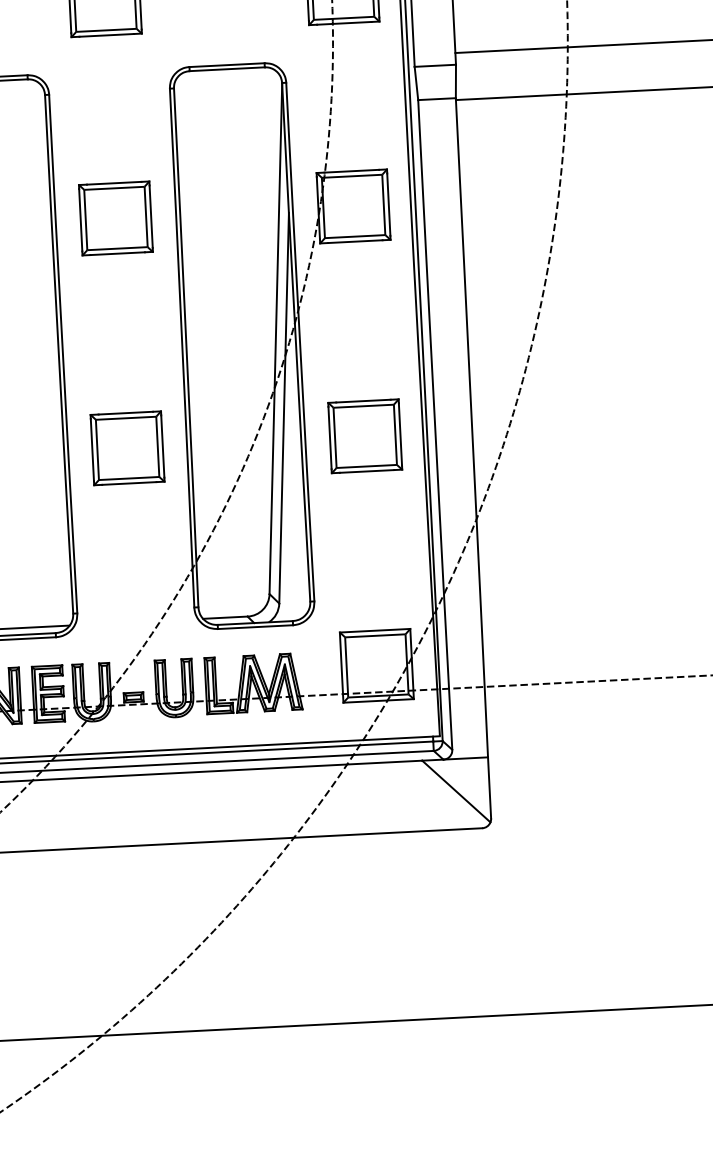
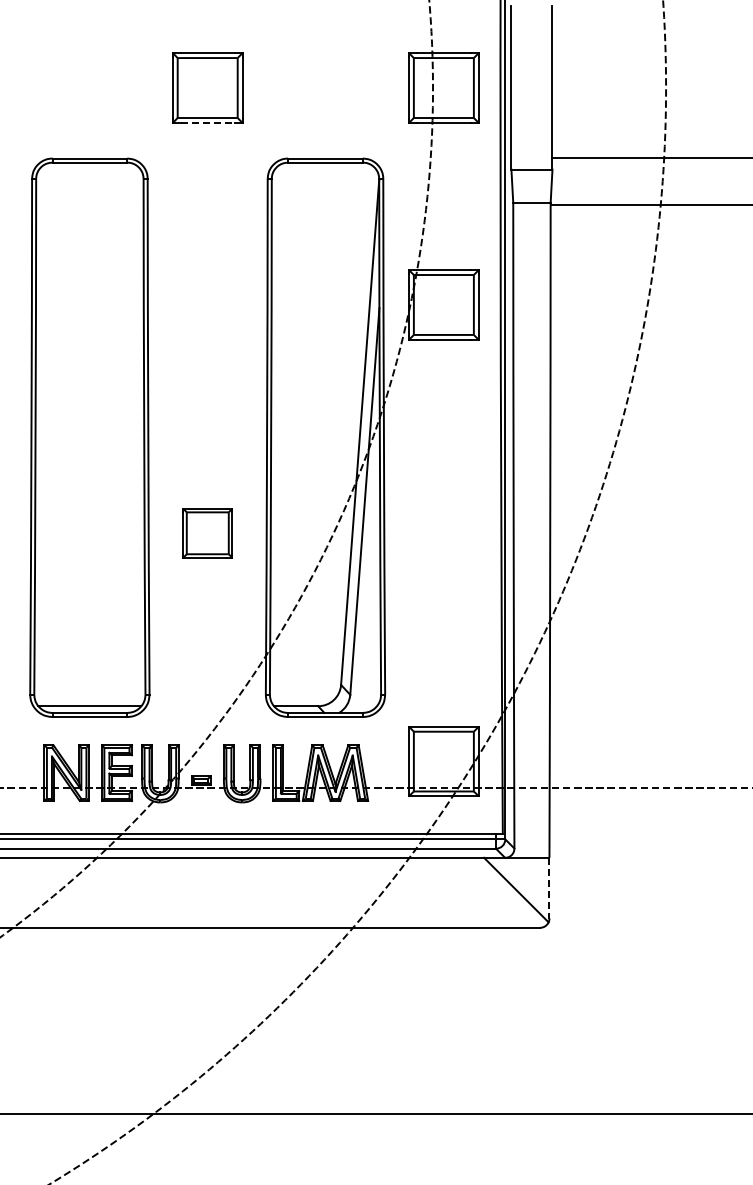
line: (107, 35) -> (208, 123), solid -> dashed
part: (115, 218) -> (207, 304), removed
part: (364, 435) -> (443, 532), removed
part: (127, 447) -> (207, 532), size x0.7
line: (489, 788) -> (549, 888), solid -> dashed

